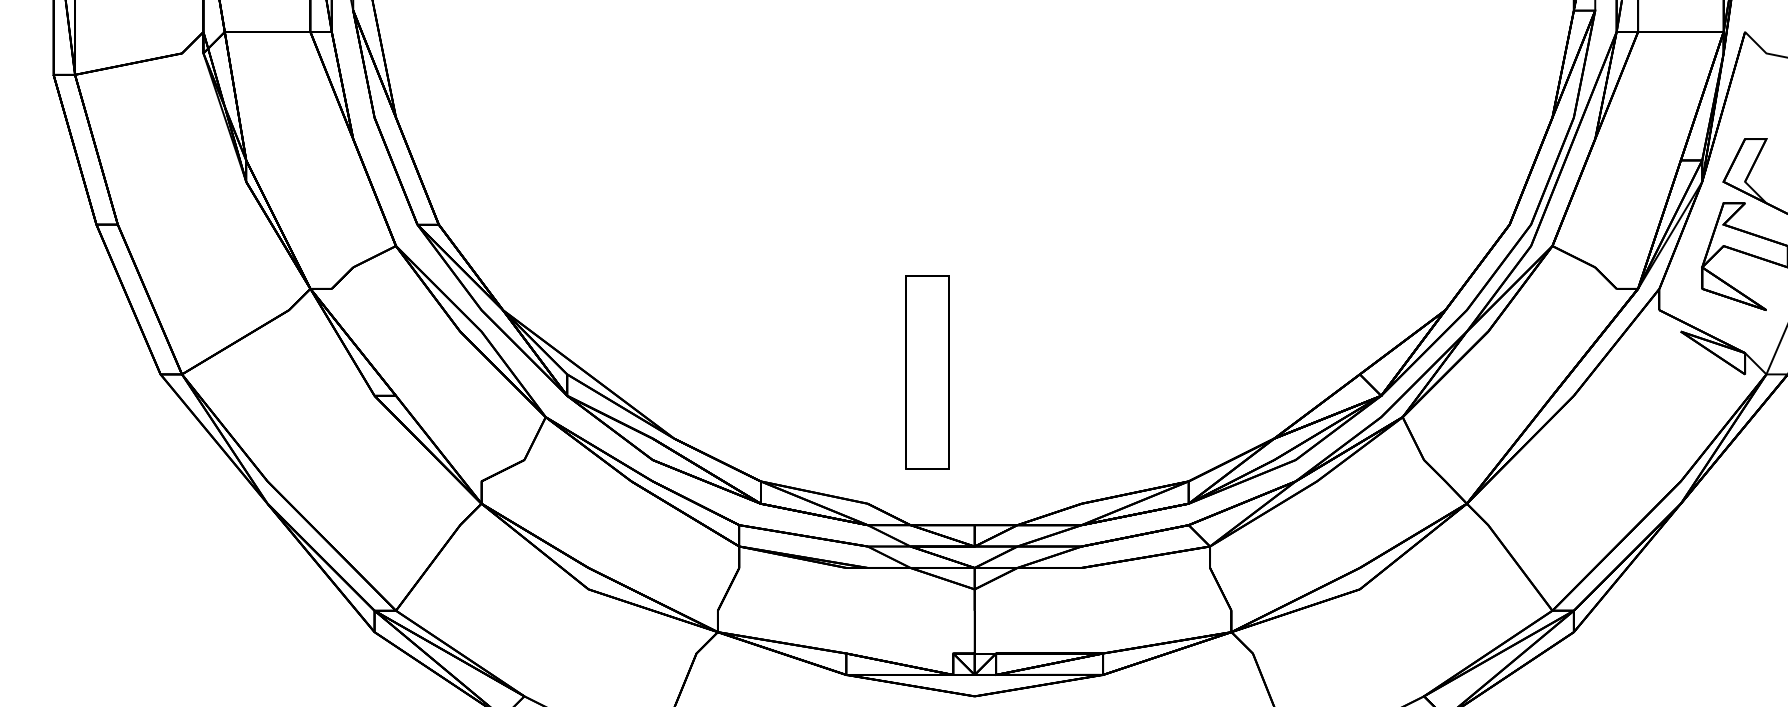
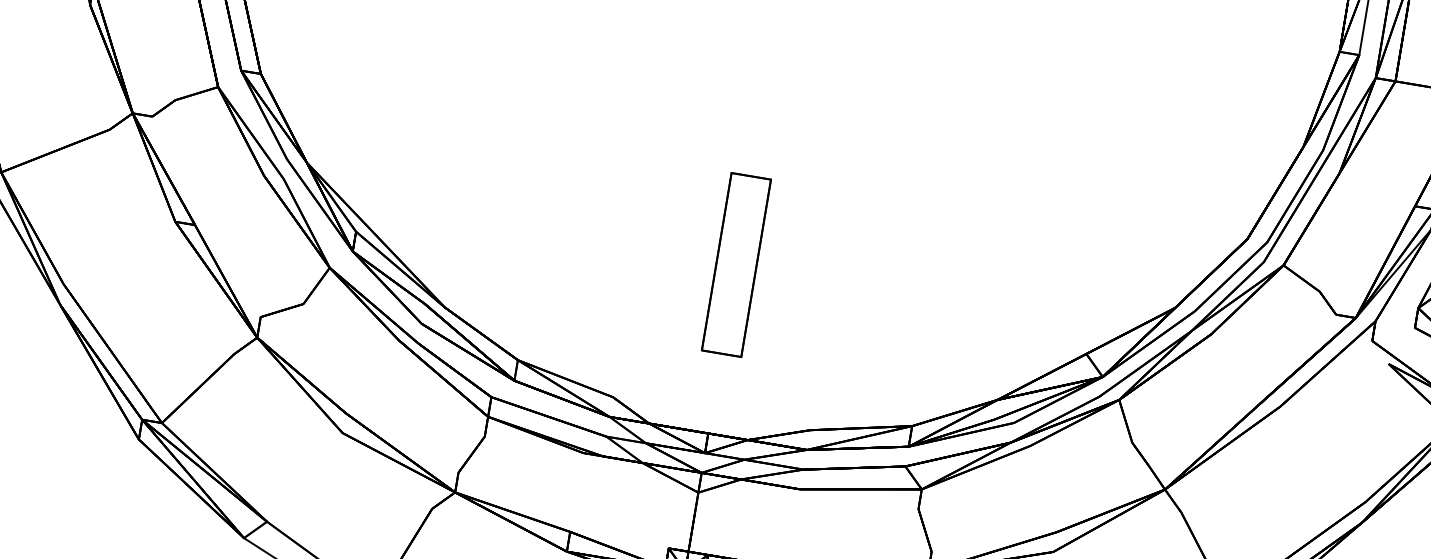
part: (927, 372) -> (736, 265), moved

